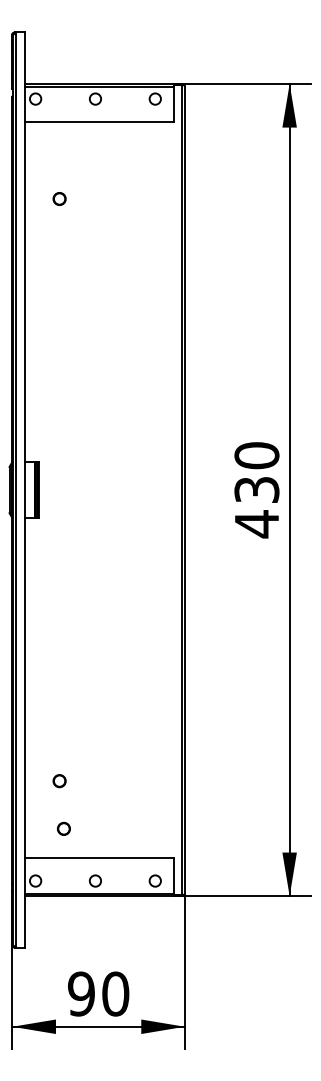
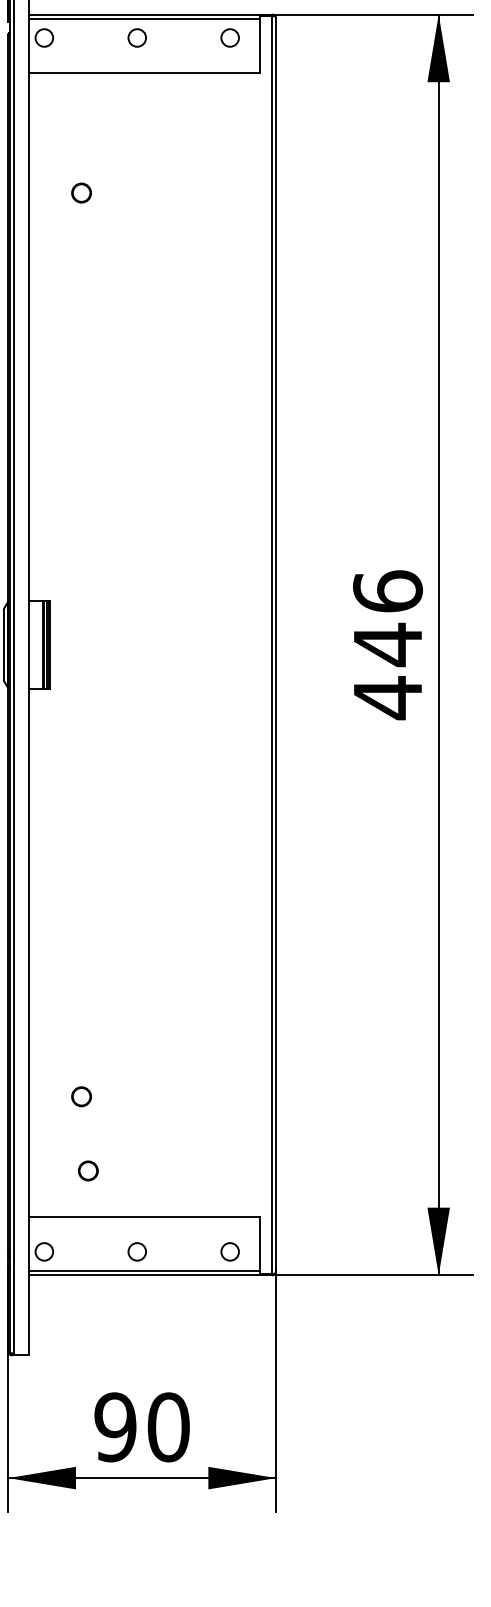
text: (256, 473) -> (387, 619), 430 -> 446

